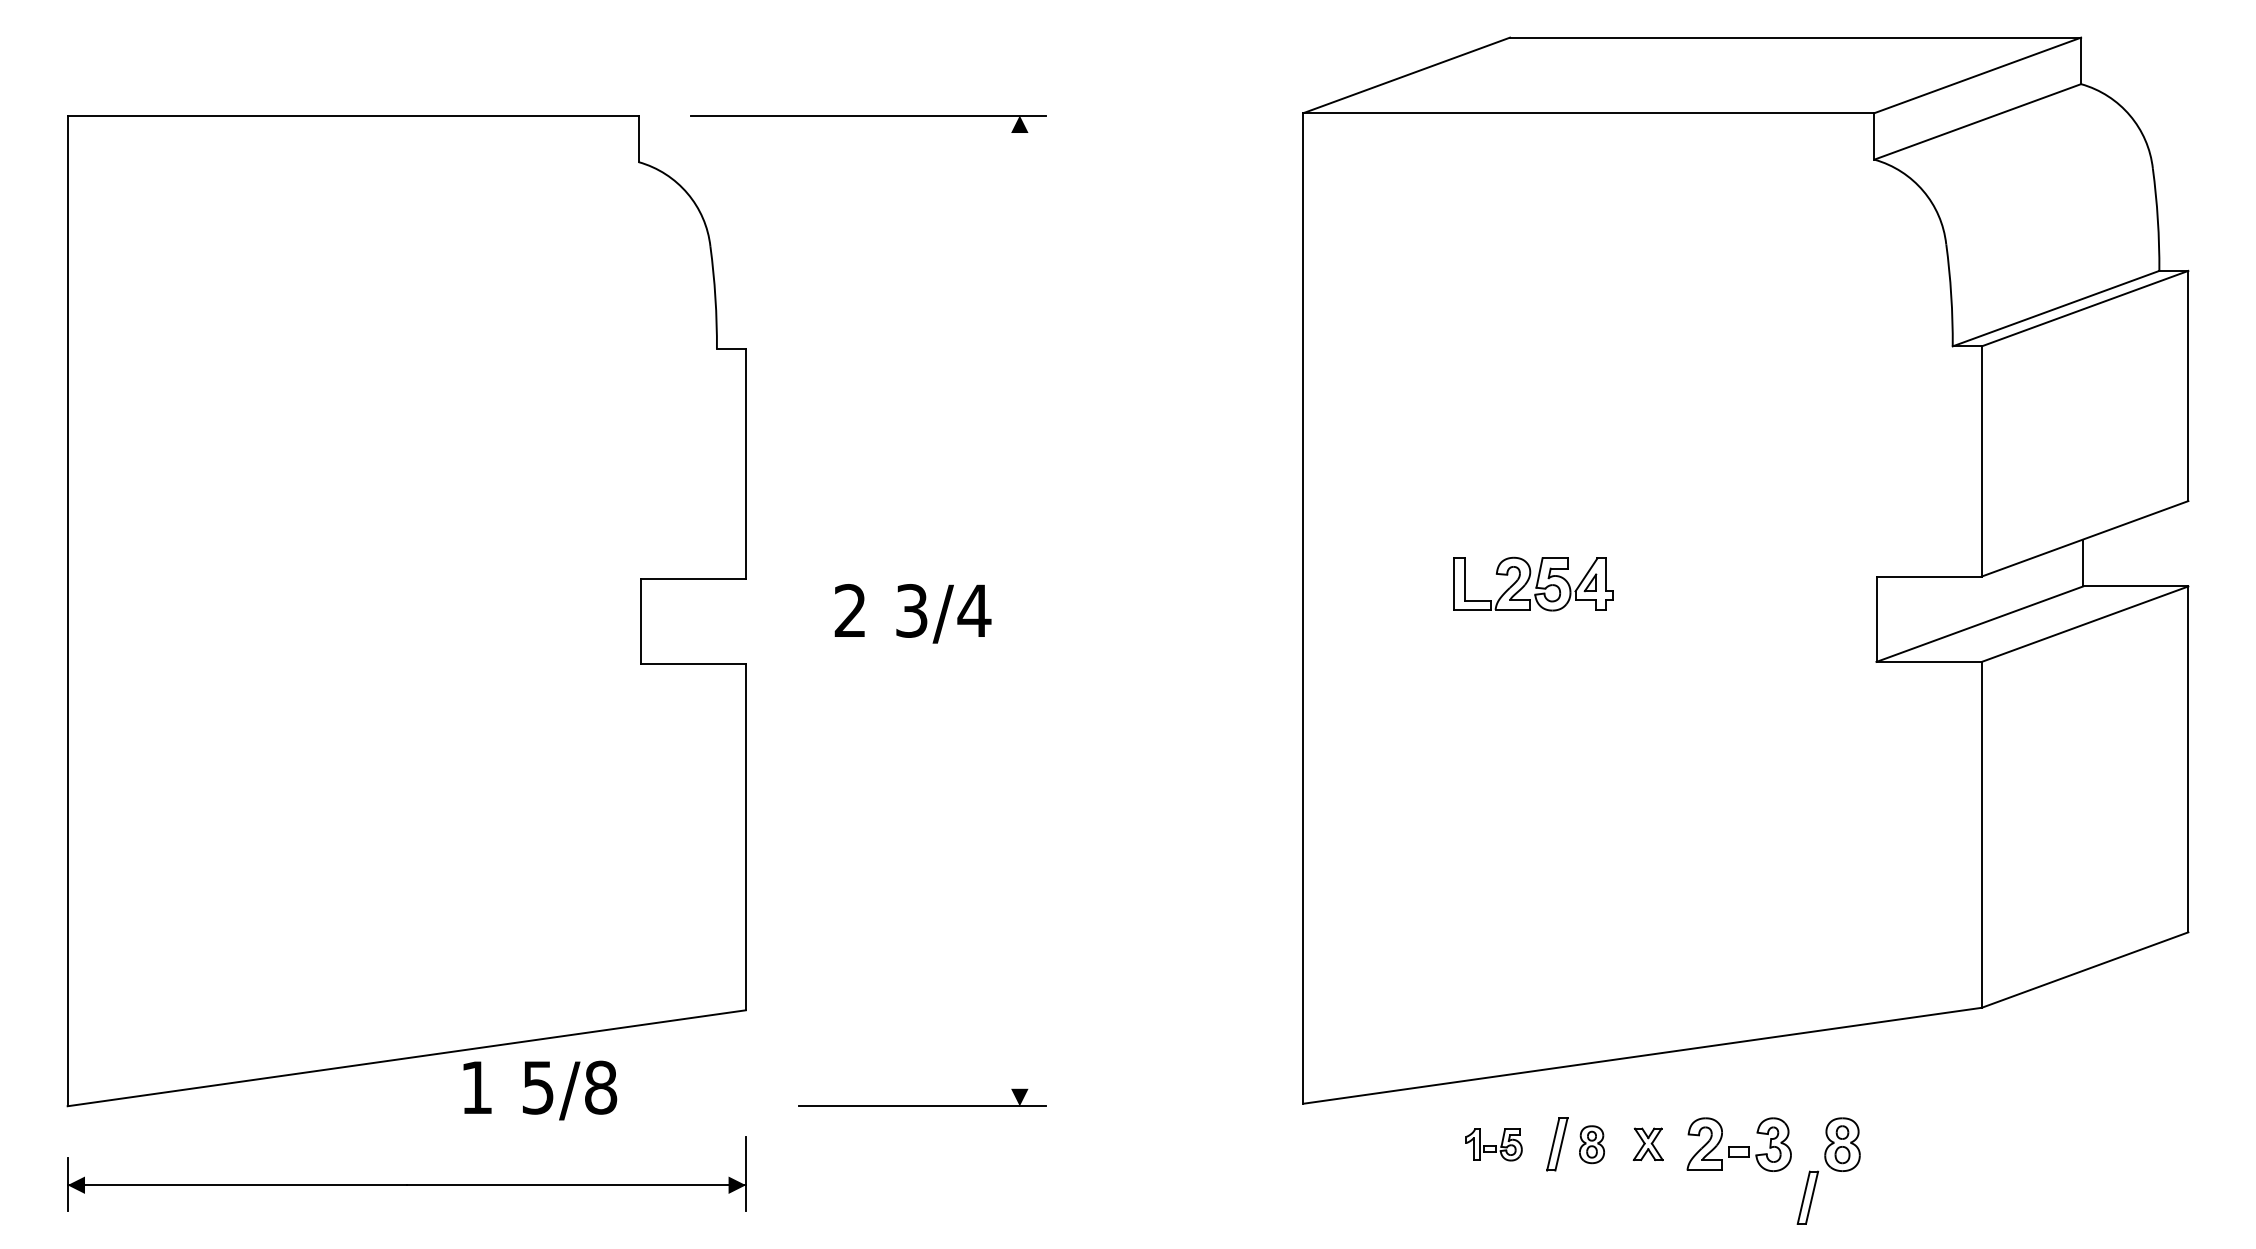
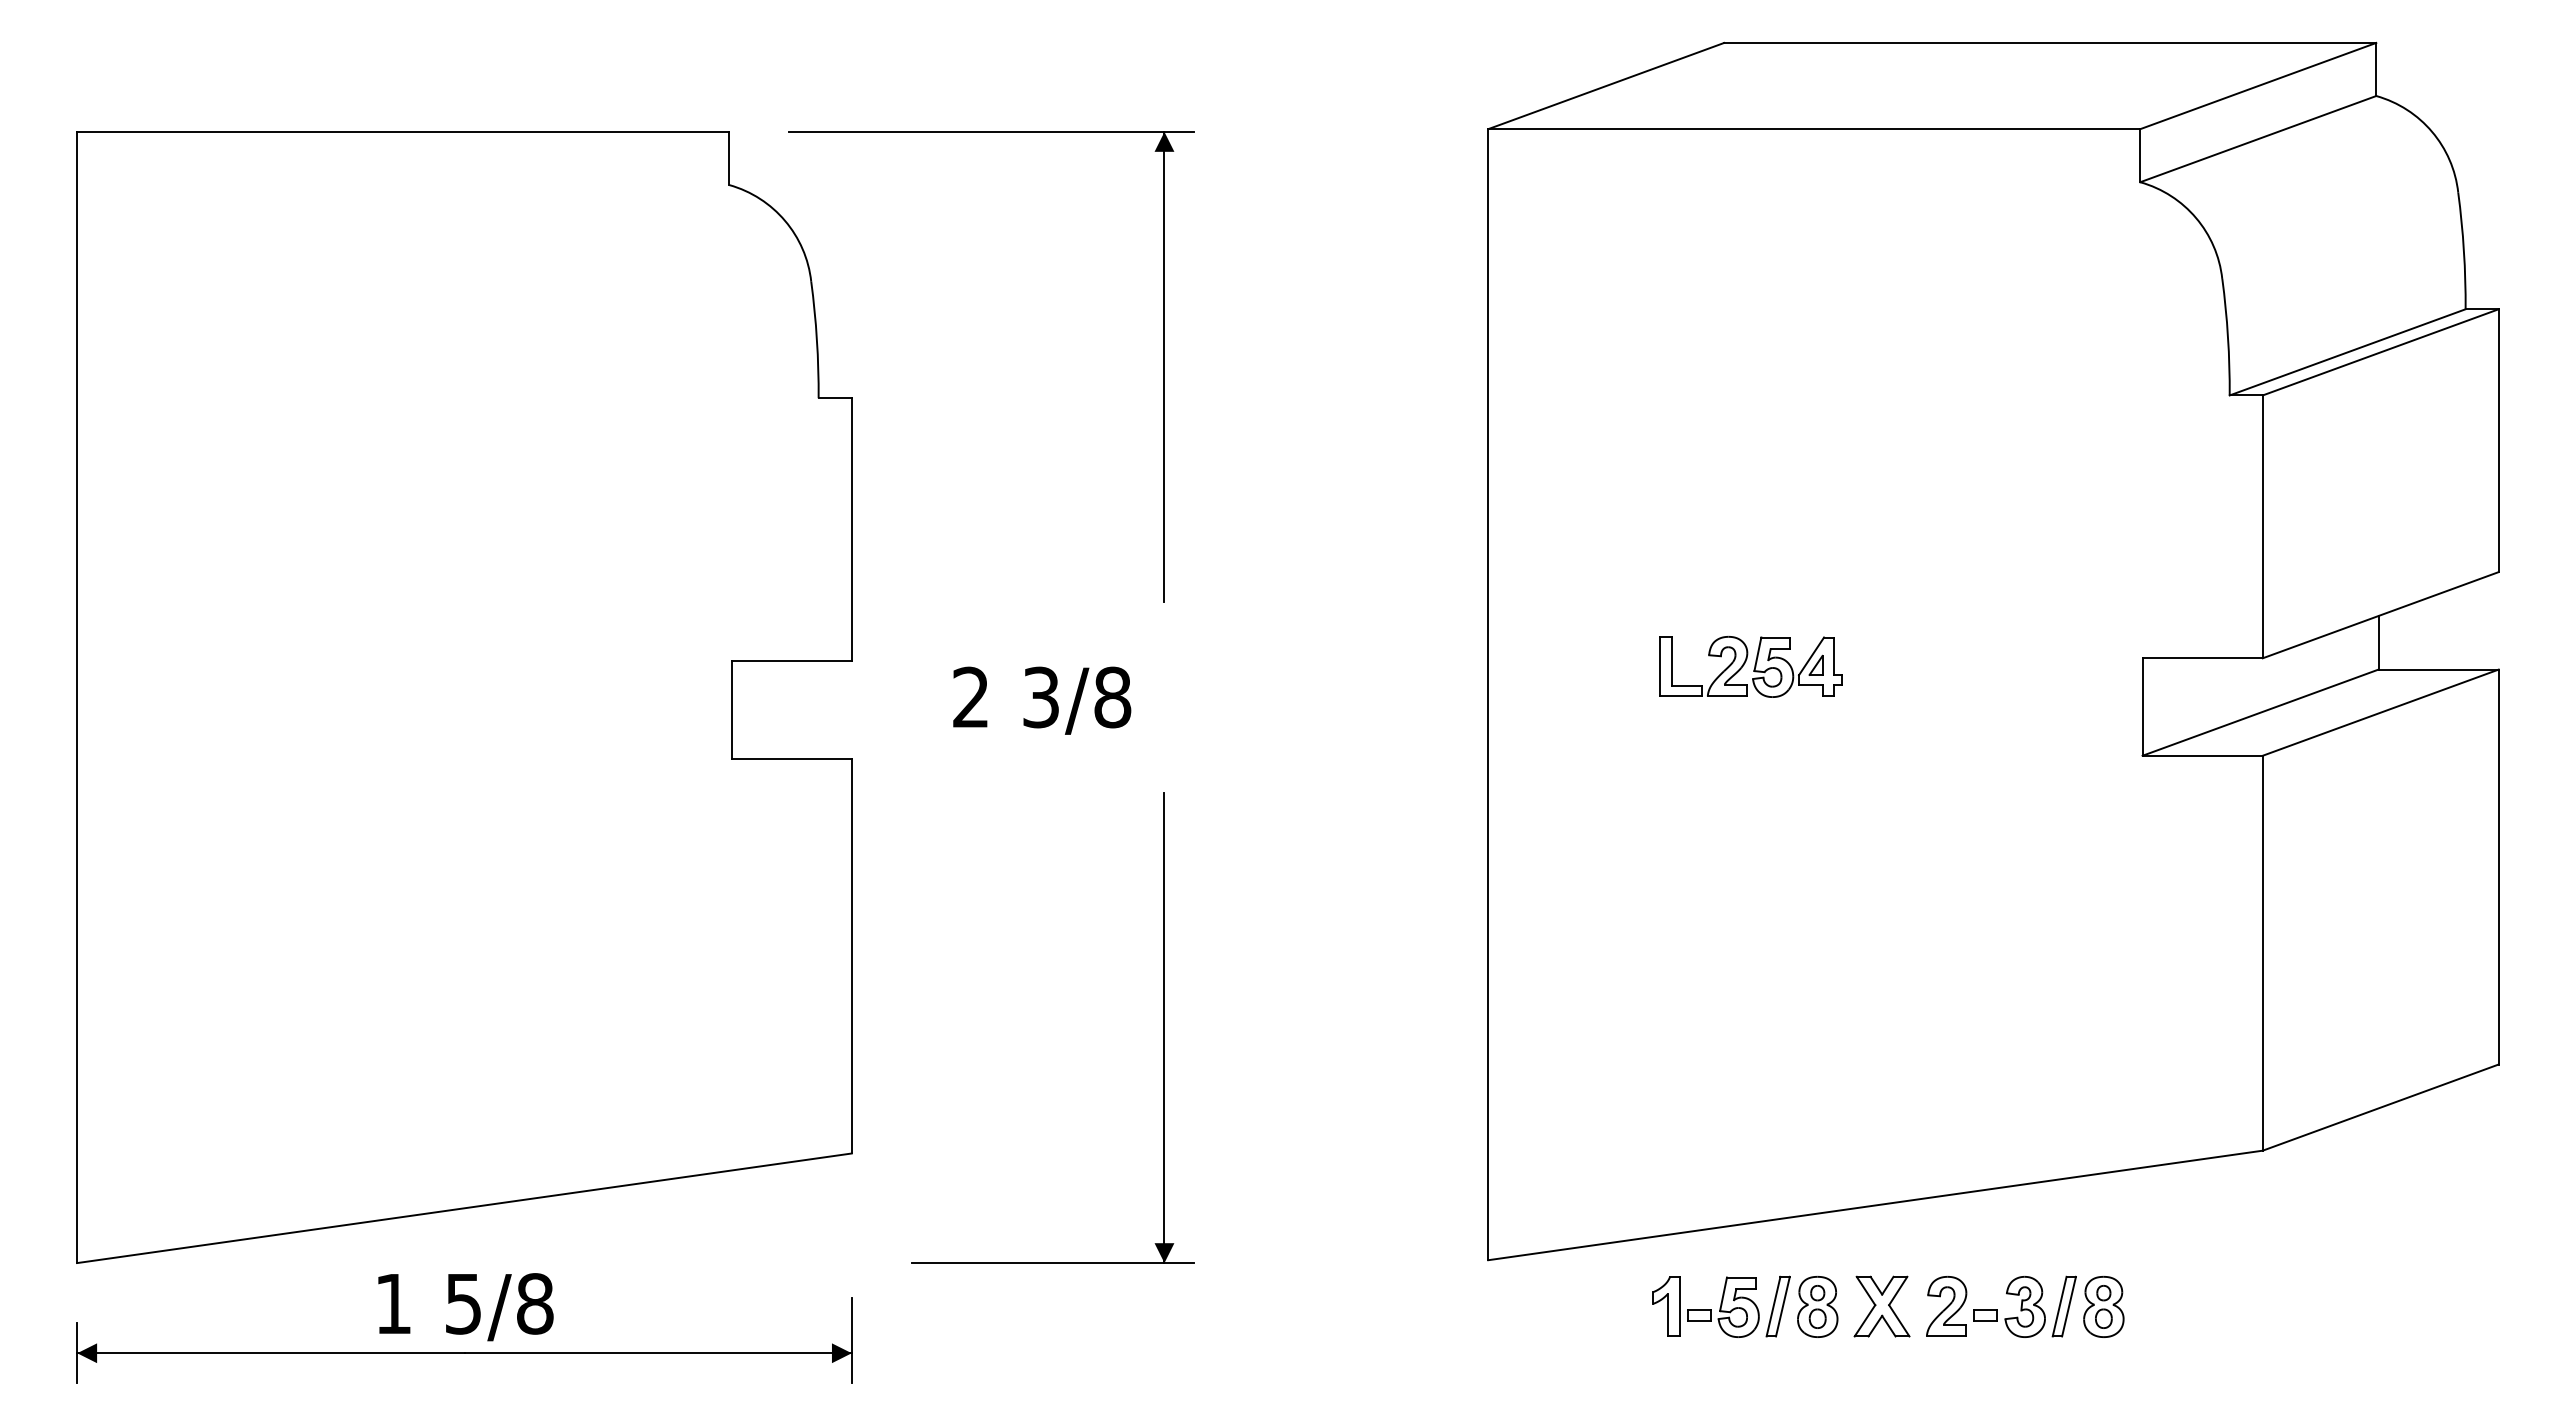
line: (1019, 321) -> (1164, 366), added
text: (974, 610) -> (1112, 697), 3/4 -> 3/8
line: (1019, 899) -> (1164, 1027), added
text: (539, 1090) -> (465, 1307), moved
part: (1493, 1144) -> (1705, 1306), size x1.67
part: (1591, 1144) -> (1817, 1306), size x1.43
part: (1647, 1144) -> (1881, 1306), size x1.67
part: (1807, 1197) -> (2063, 1306), moved

